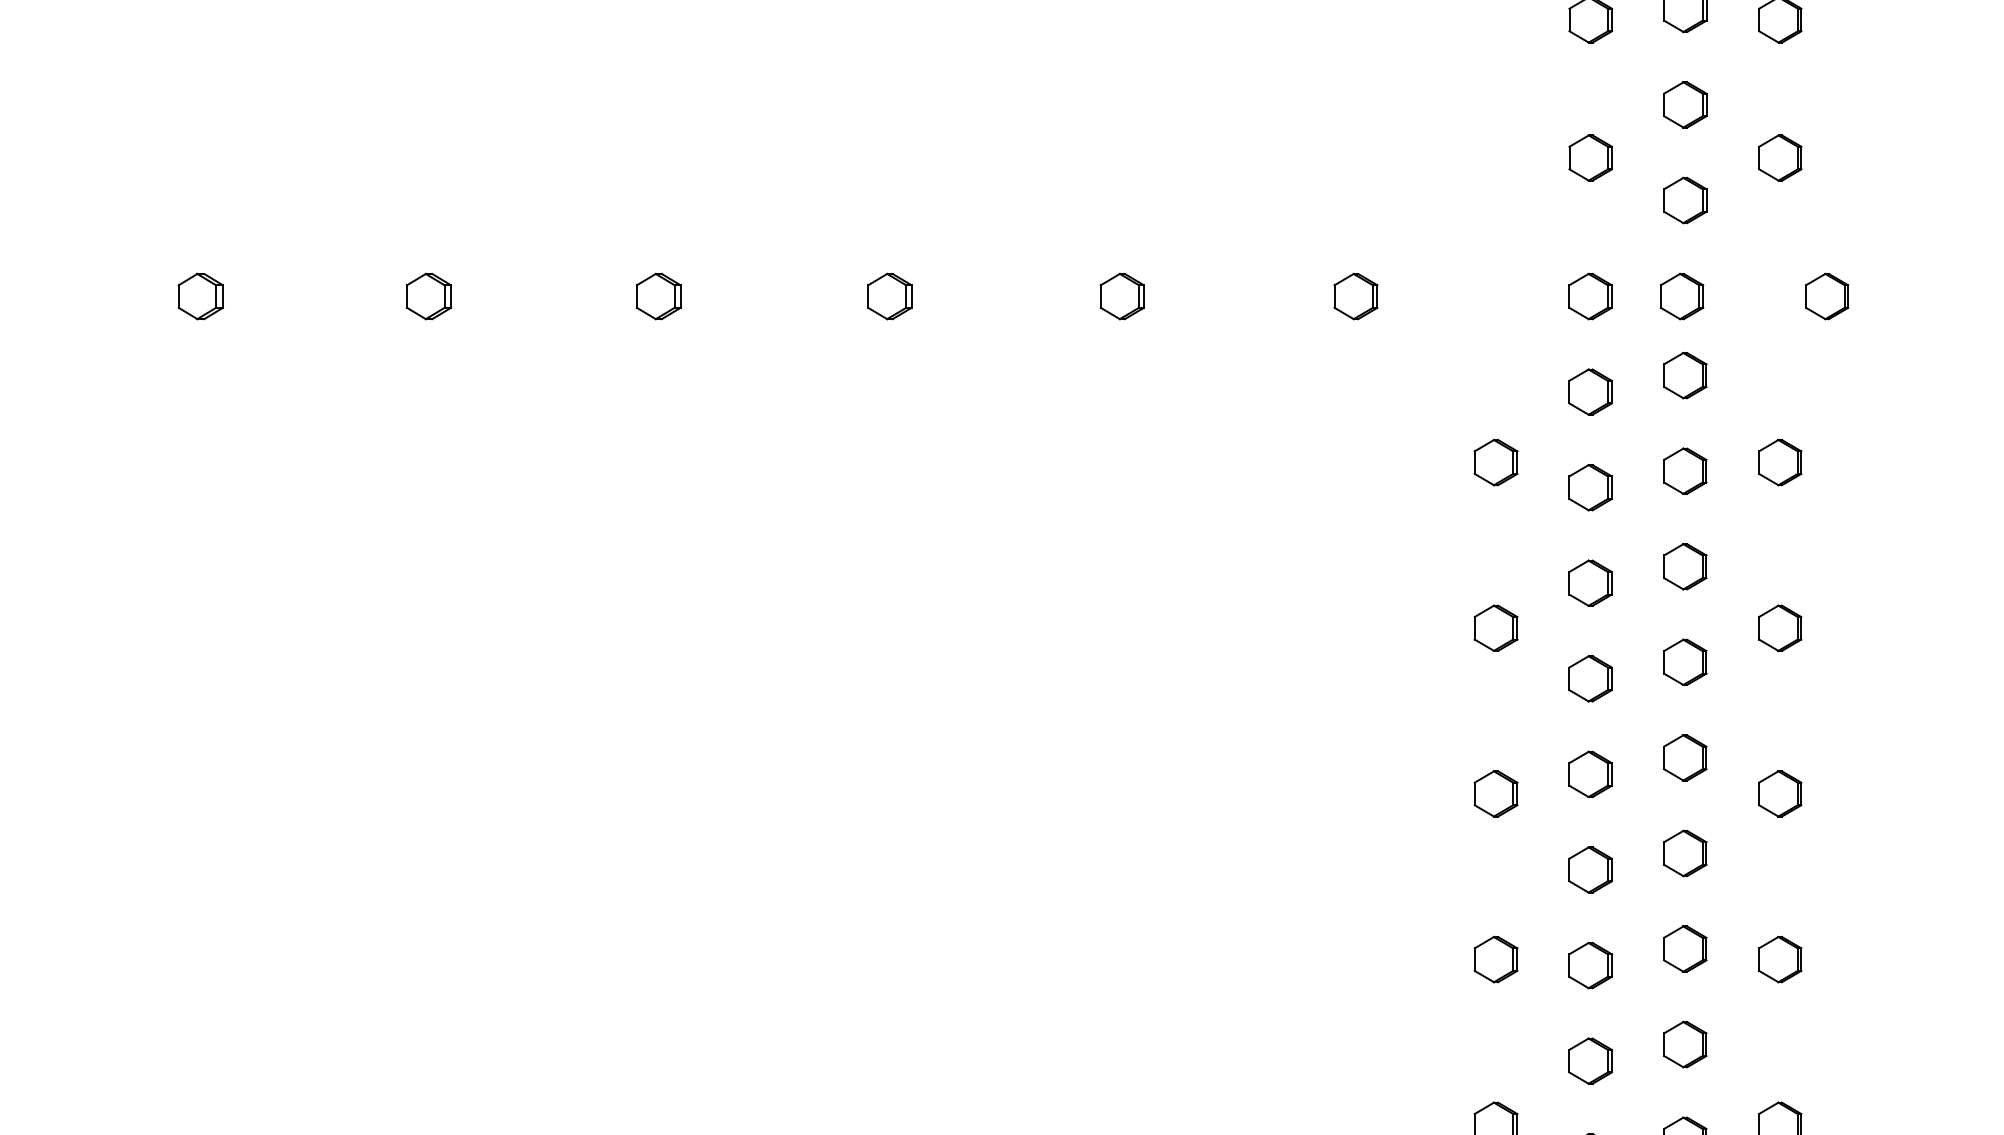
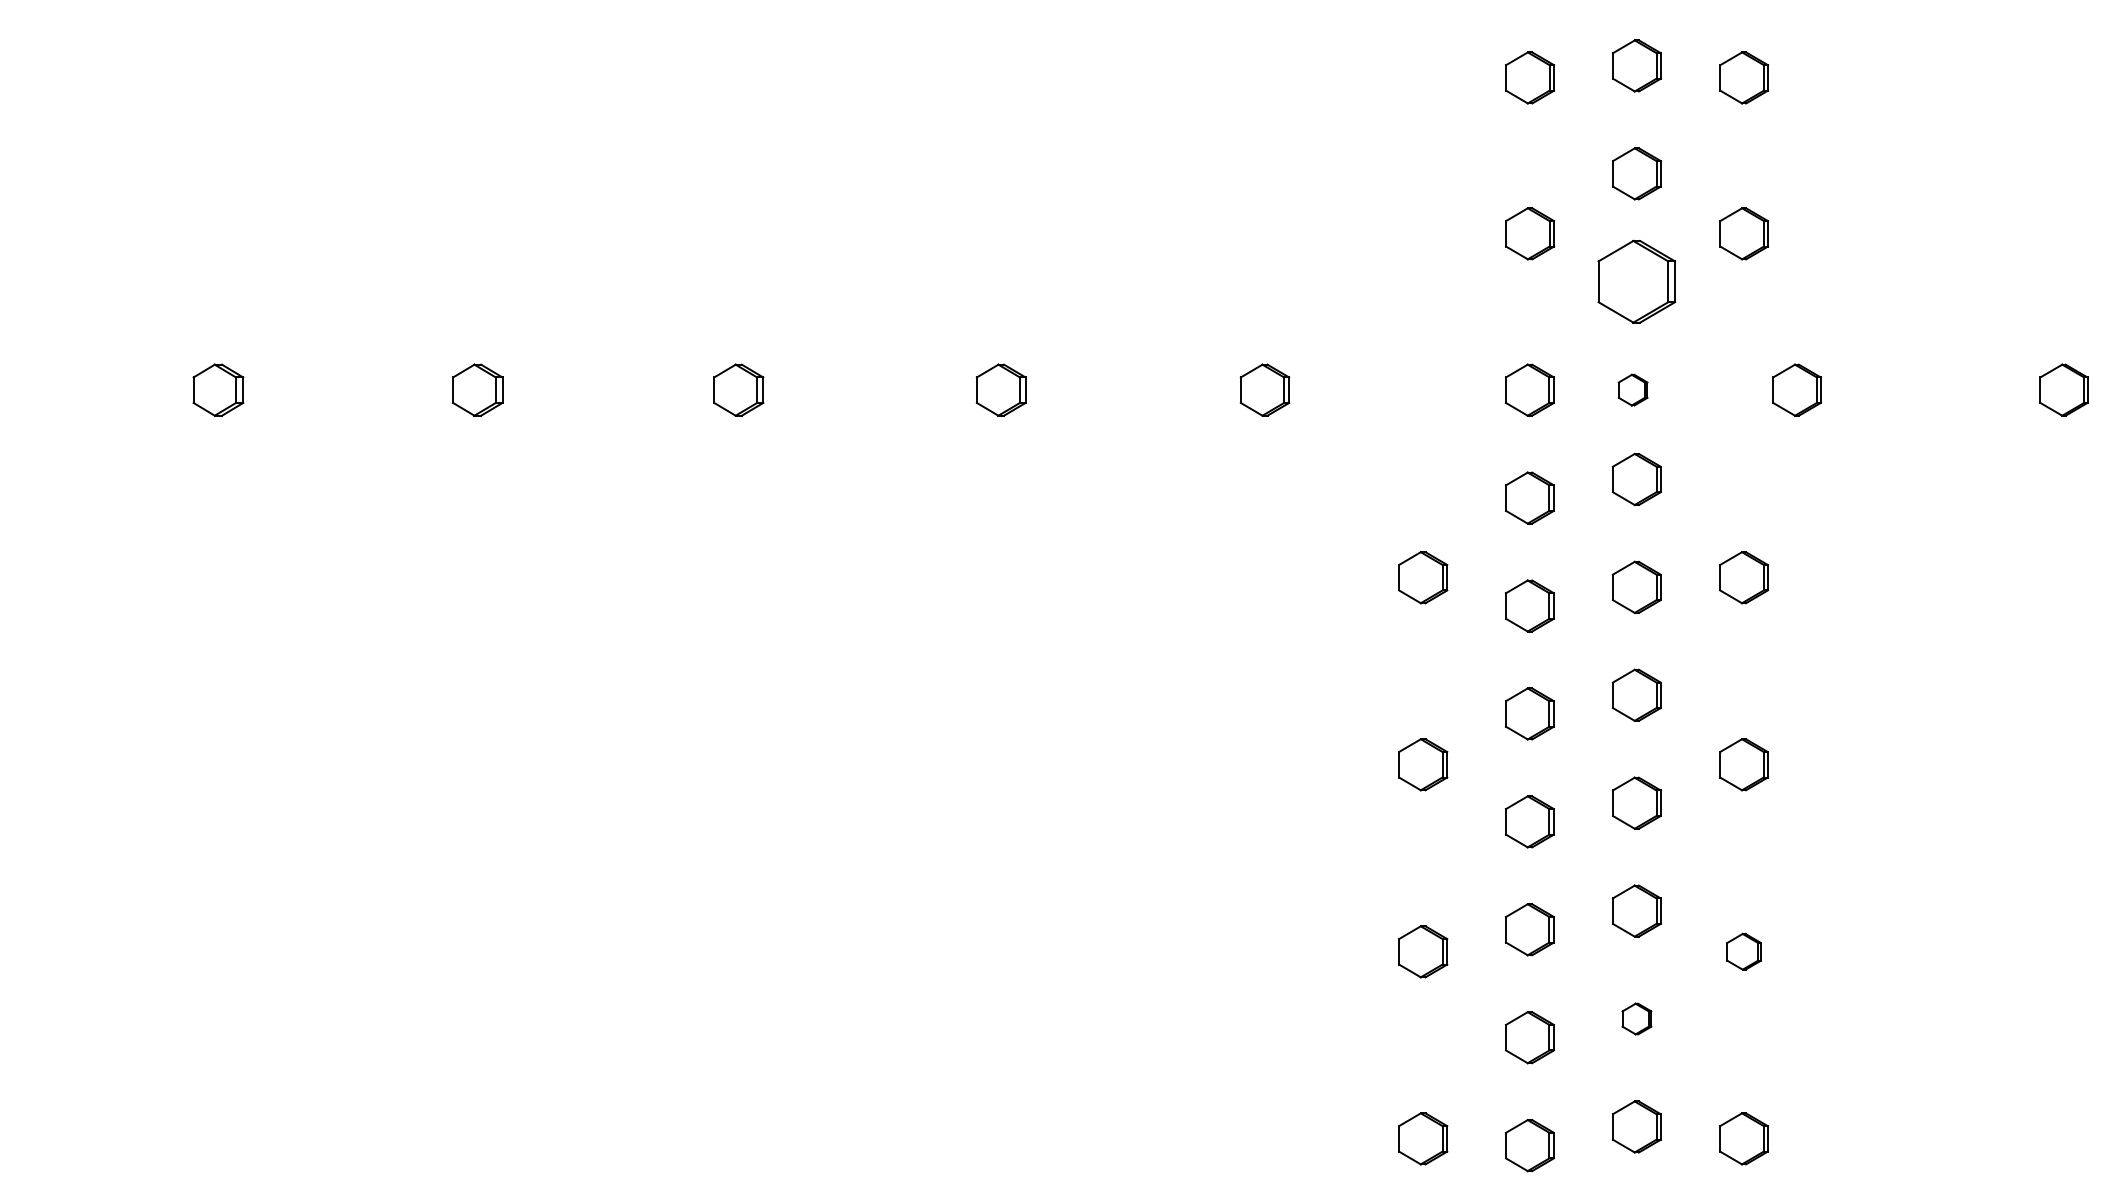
part: (1685, 200) -> (1637, 281), size x1.6
part: (1681, 296) -> (1632, 390), size x0.6
part: (1780, 793) -> (1744, 951), size x0.7
part: (1685, 853) -> (1637, 1019), size x0.6

